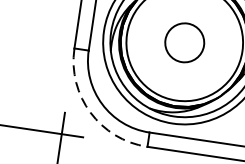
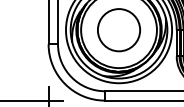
circle: (183, 43) -> (118, 30), size x1.67
arc: (91, 113) -> (65, 84), dashed -> solid

